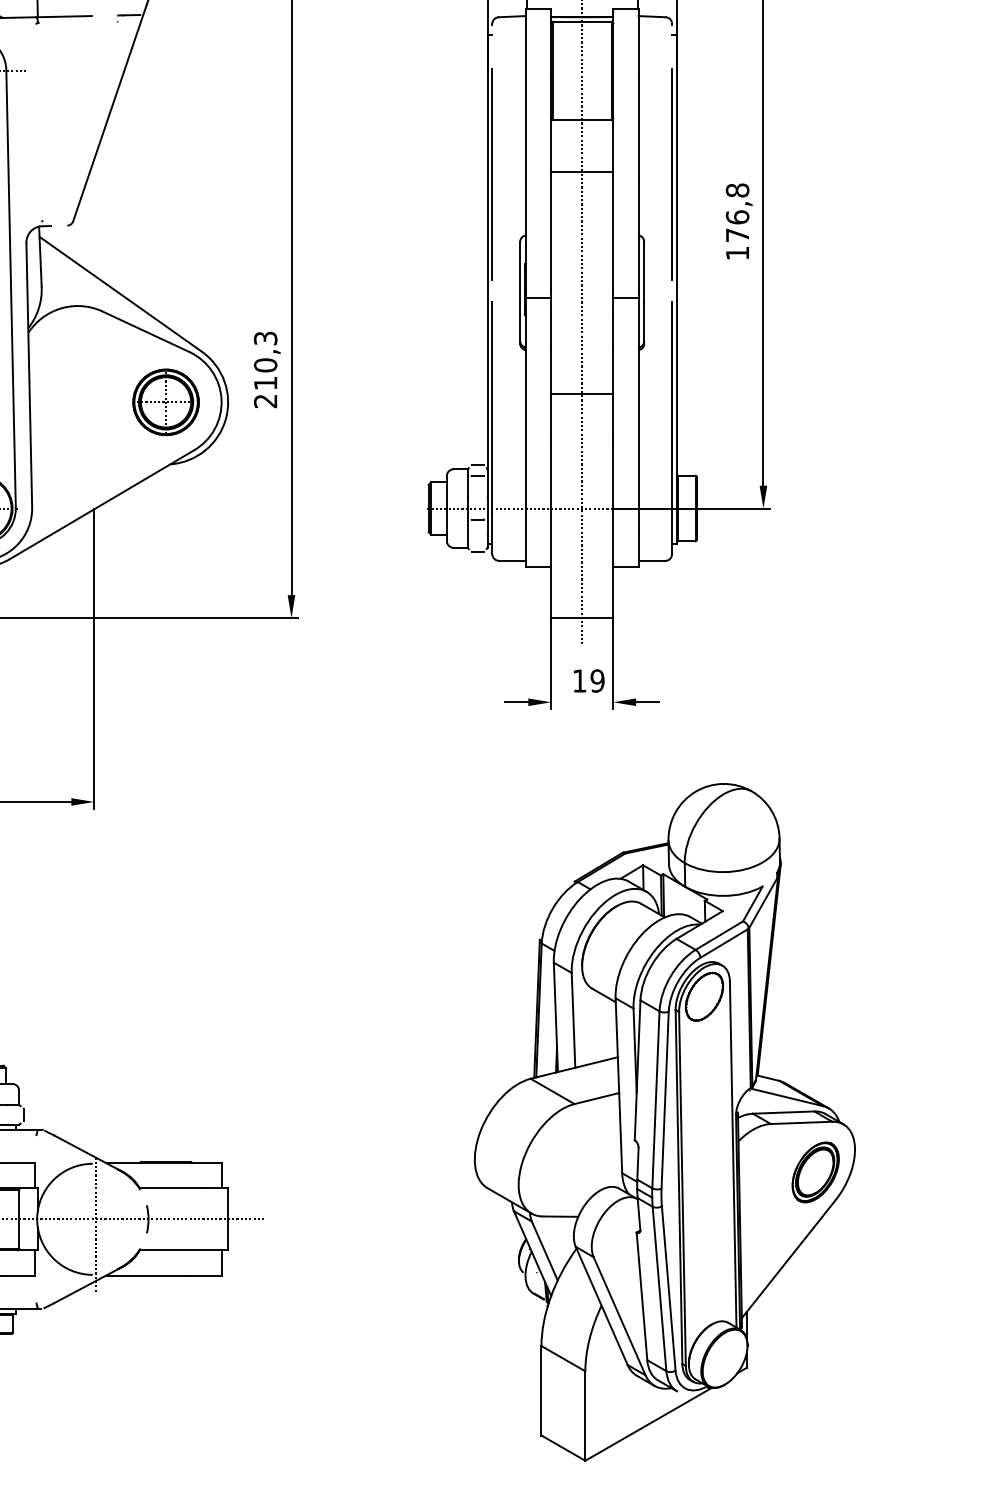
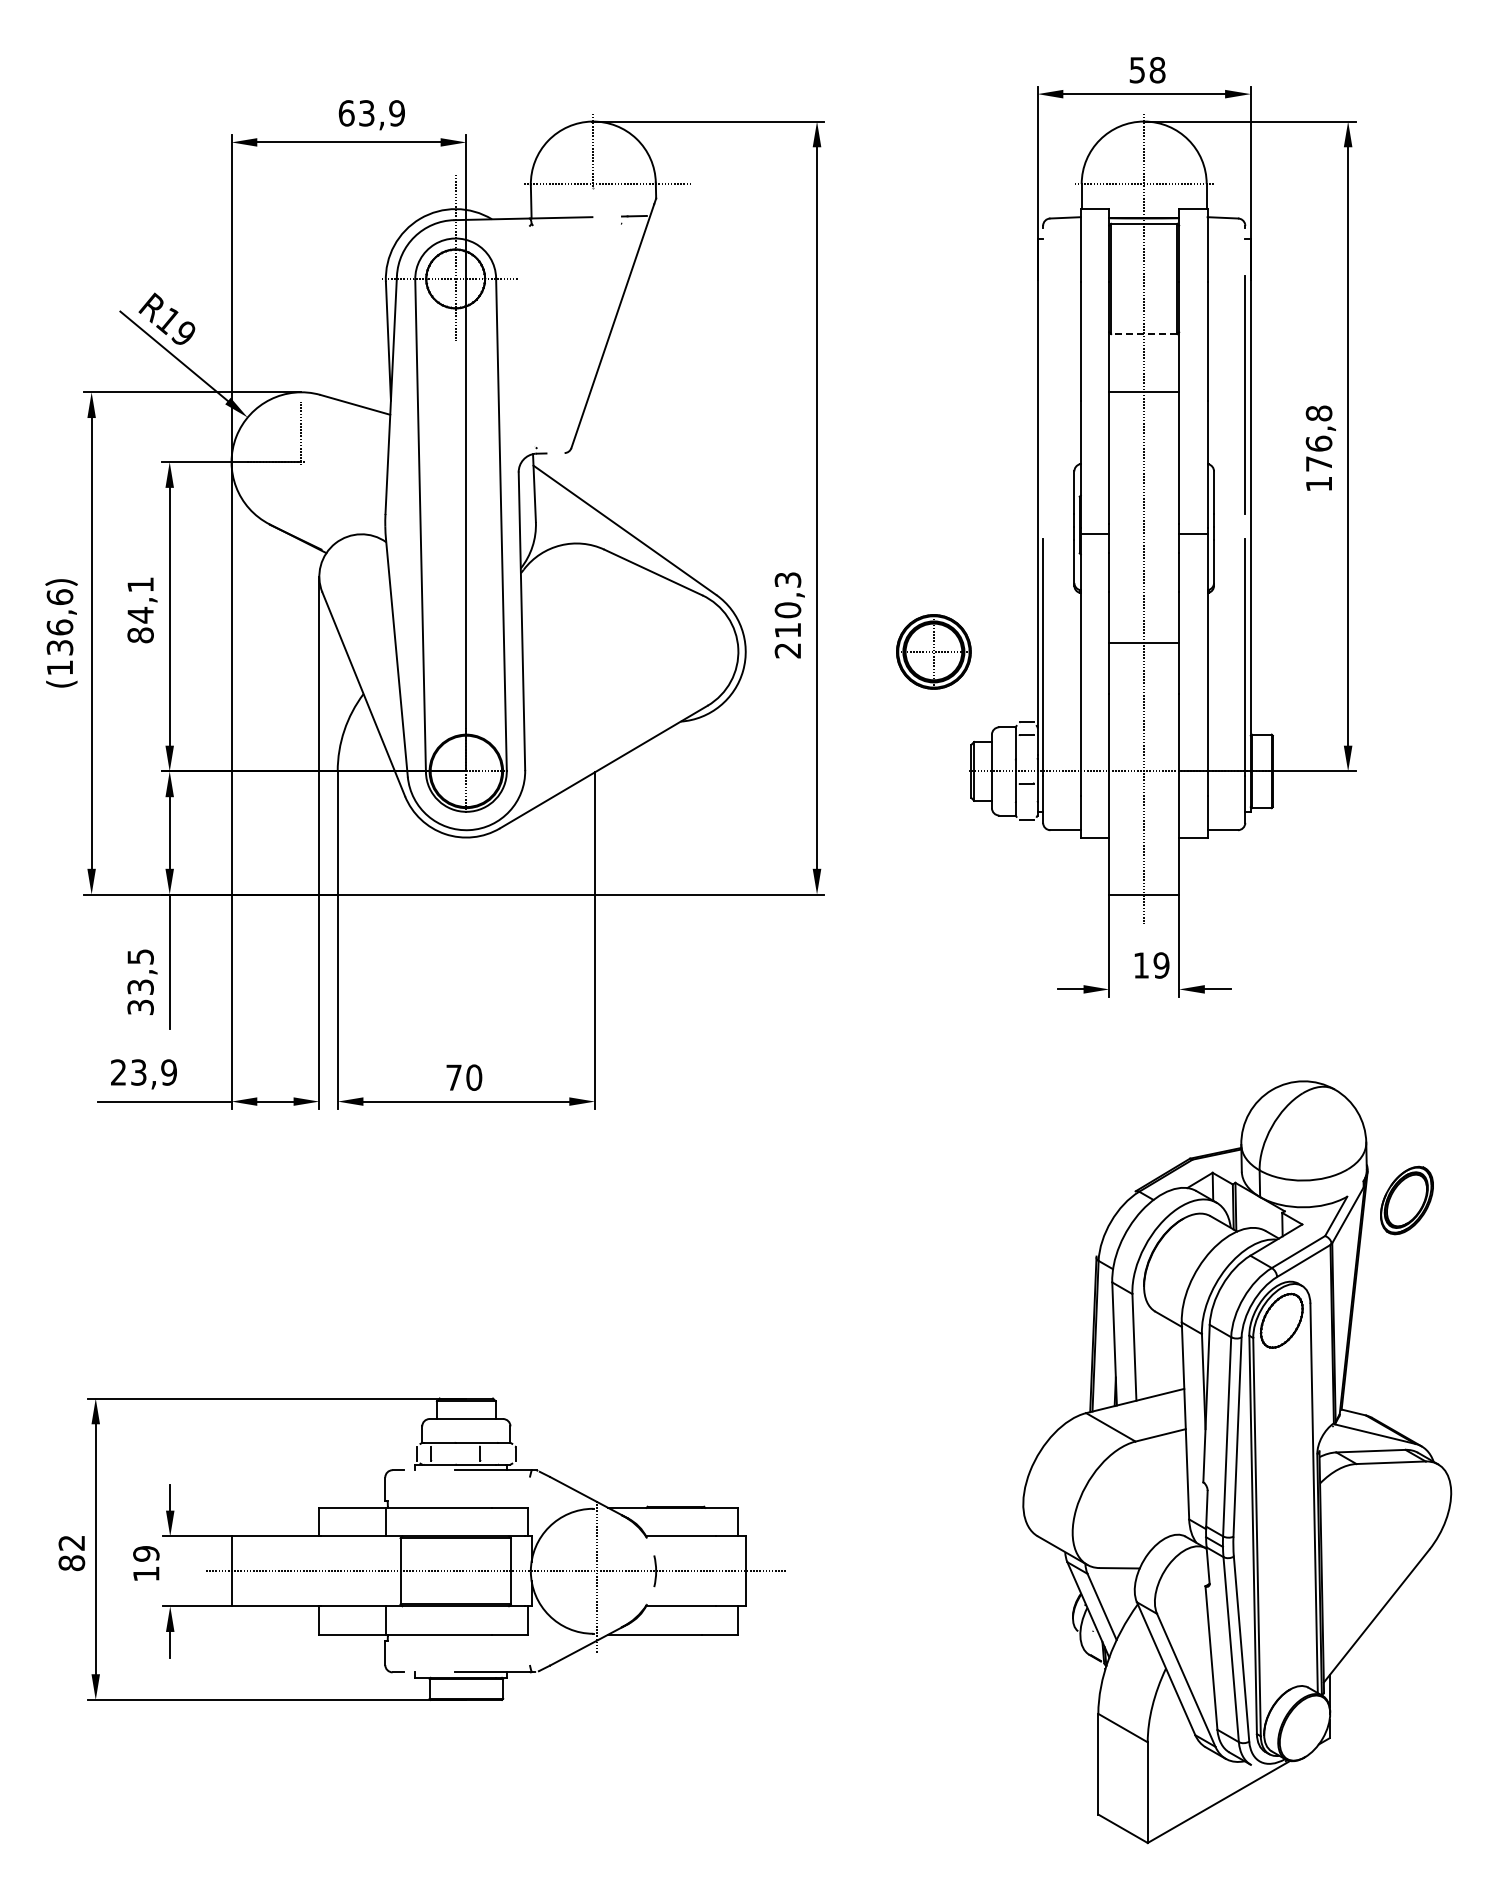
line: (581, 120) -> (1143, 334), solid -> dashed
line: (492, 174) -> (1043, 395), removed
part: (165, 402) -> (933, 651), moved
part: (815, 1172) -> (1406, 1200), moved

